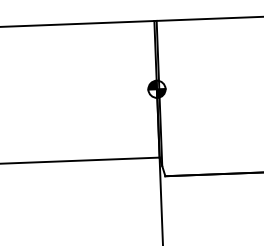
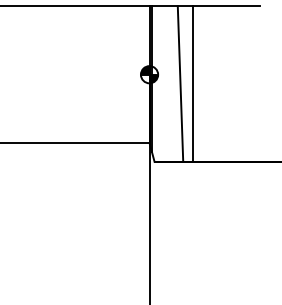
line: (188, 96) -> (180, 83), added
line: (200, 96) -> (192, 83), added

